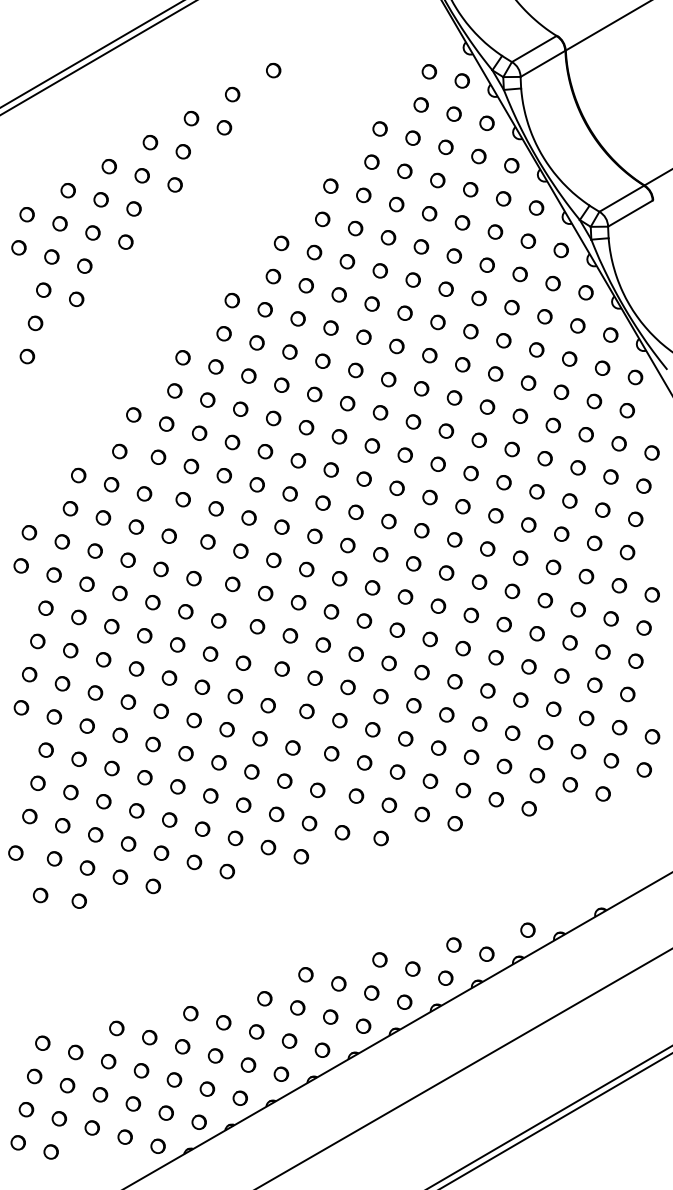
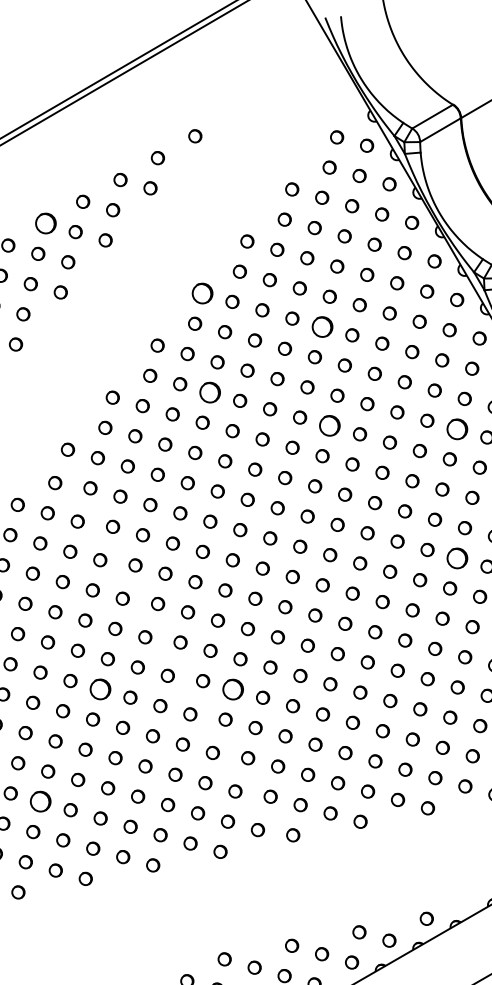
circle: (108, 166) -> (44, 223), size x1.6
part: (281, 243) -> (202, 293), size x1.6
circle: (412, 279) -> (321, 326), size x1.6
circle: (289, 351) -> (209, 392), size x1.6
circle: (421, 388) -> (329, 425), size x1.6
part: (561, 391) -> (457, 428), size x1.6
circle: (561, 533) -> (457, 557), size x1.6
part: (169, 677) -> (100, 688), size x1.6
circle: (314, 677) -> (232, 688), size x1.6
circle: (103, 801) -> (40, 801), size x1.6

